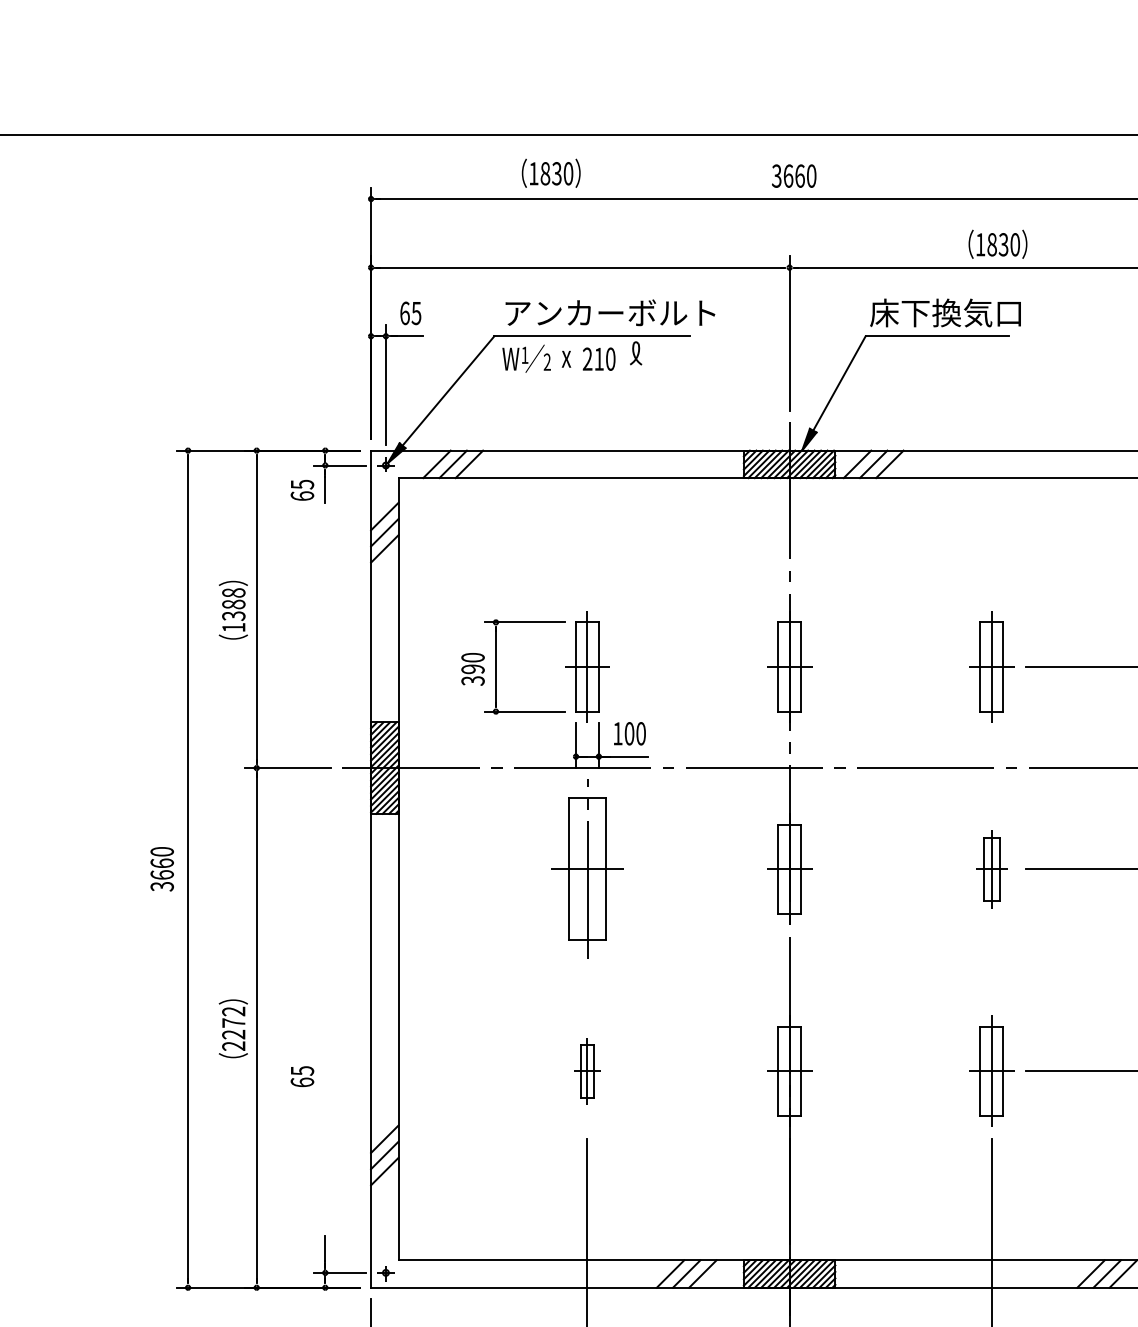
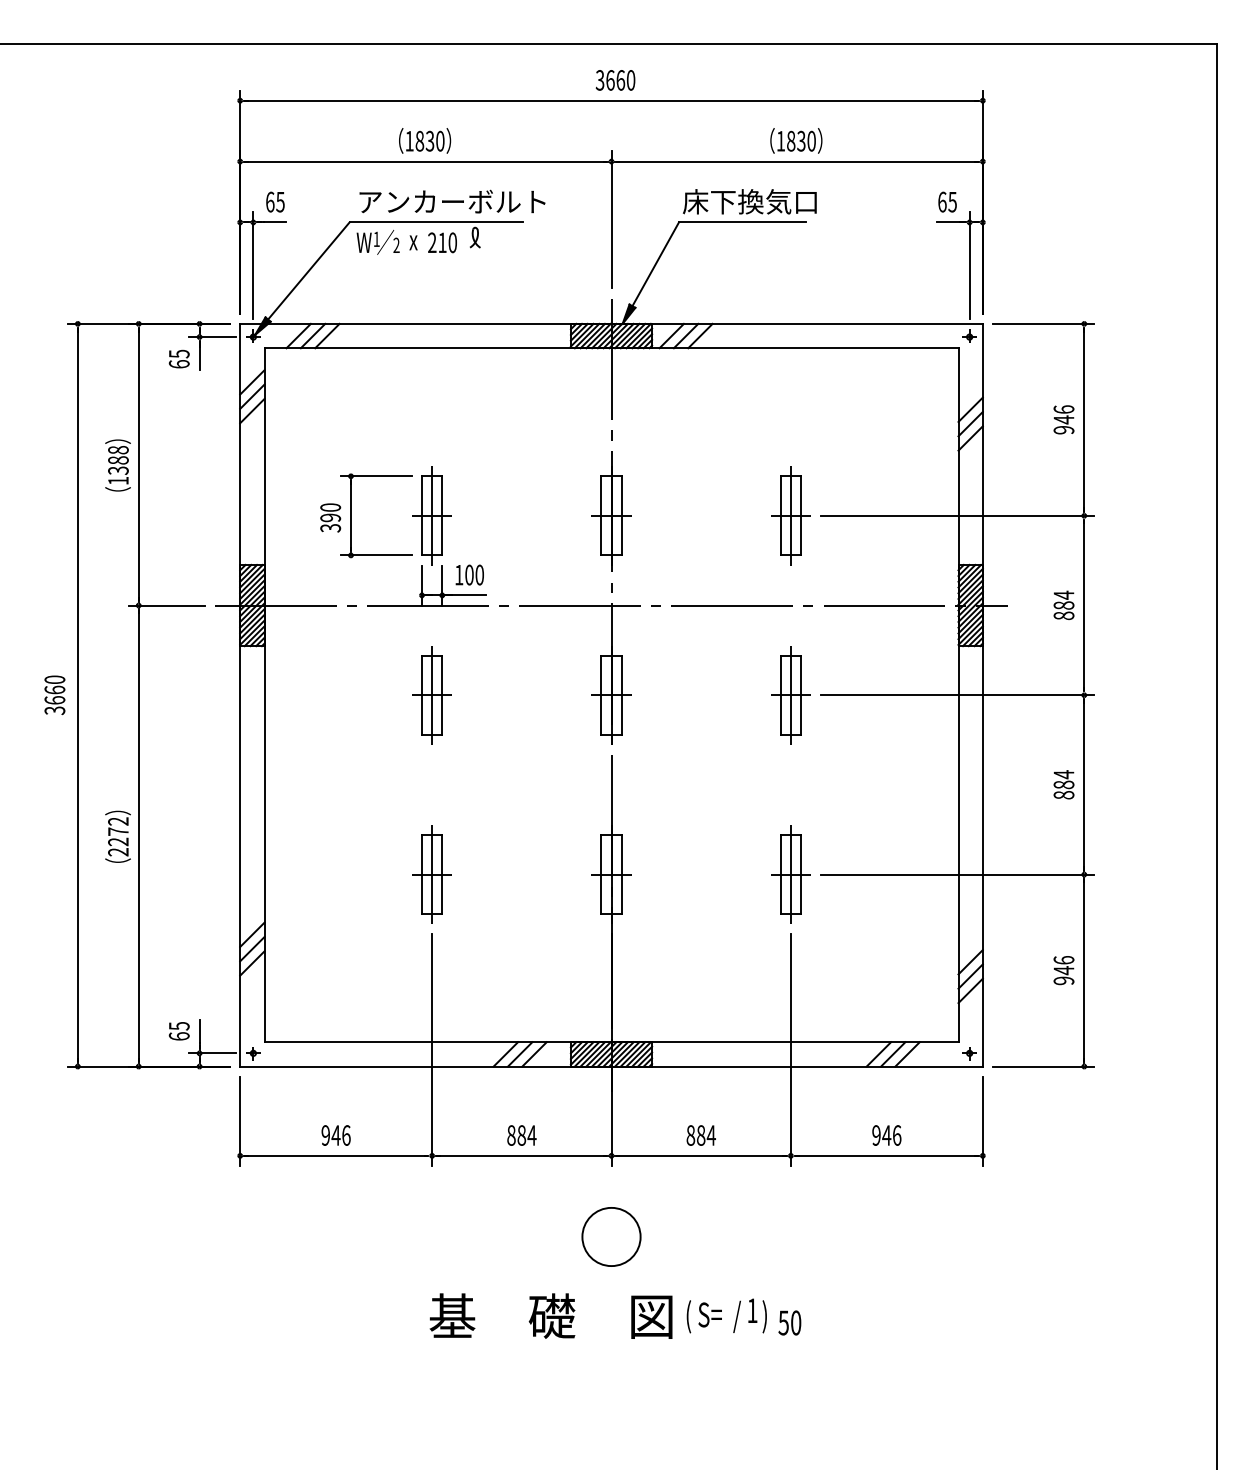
text: (551, 172) -> (425, 140), moved
part: (586, 869) -> (431, 695), size x0.62
part: (991, 869) -> (790, 695), size x1.43
part: (586, 1071) -> (431, 874), size x1.67
text: (301, 1076) -> (178, 1031), moved

